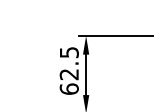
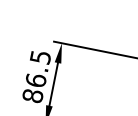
text: (68, 81) -> (33, 87), 62.5 -> 86.5

